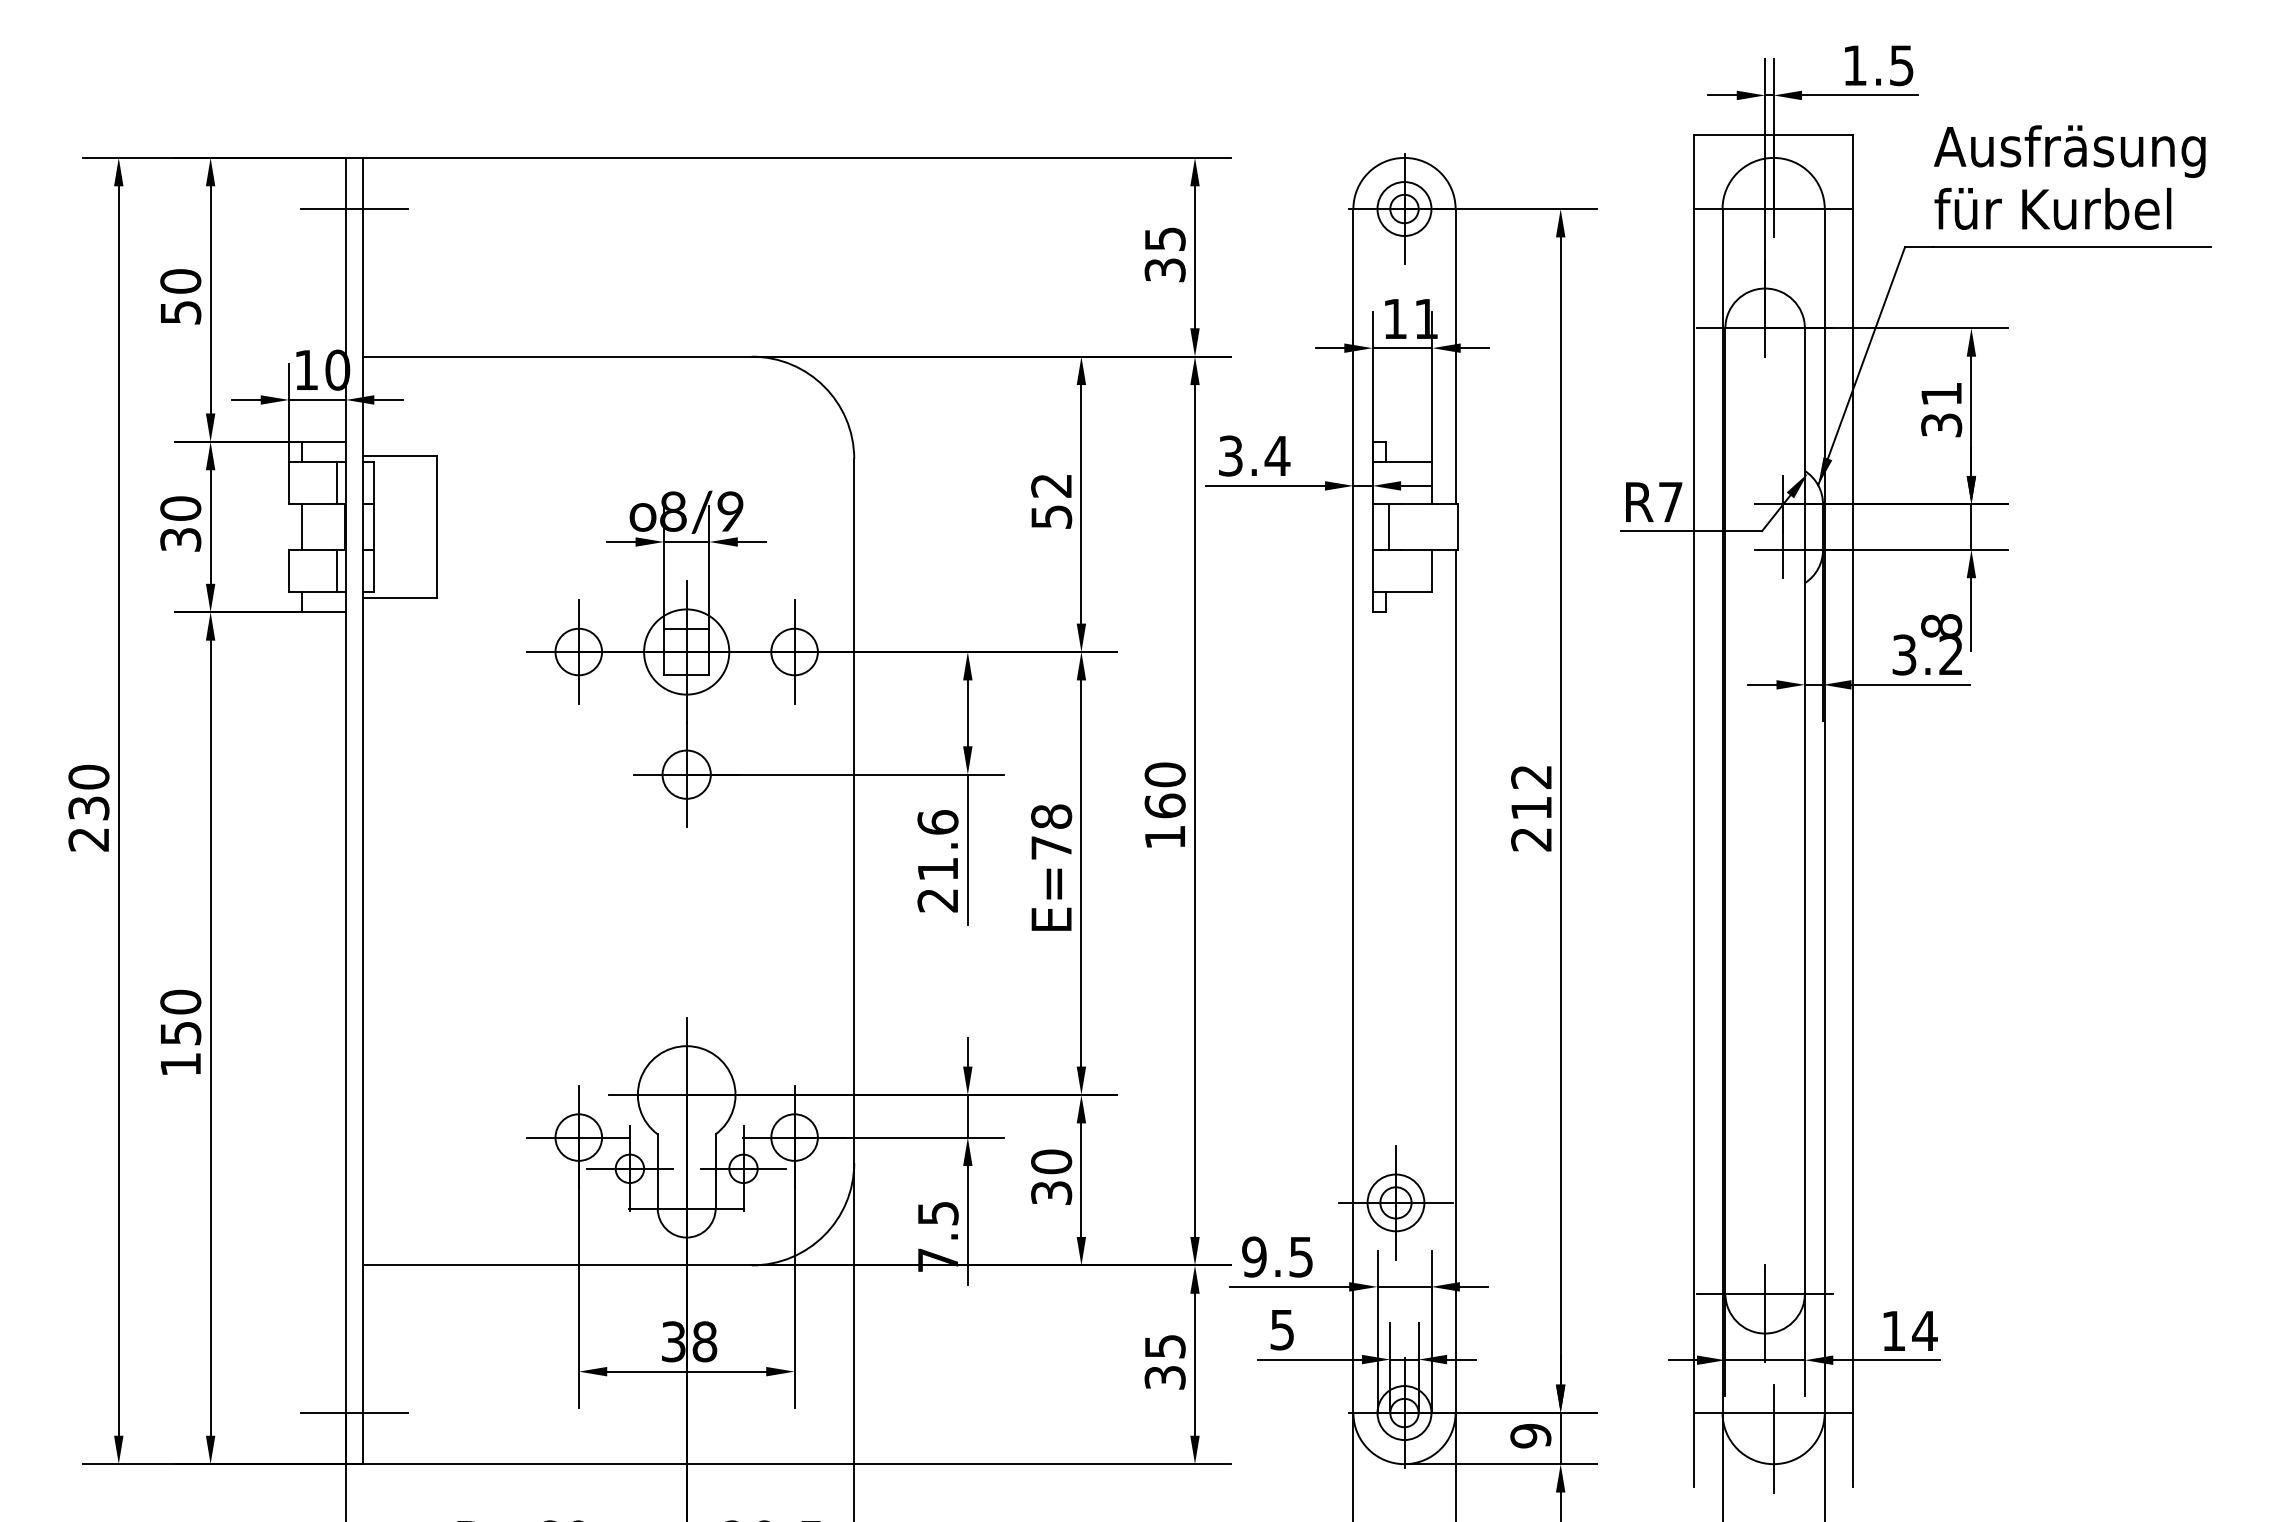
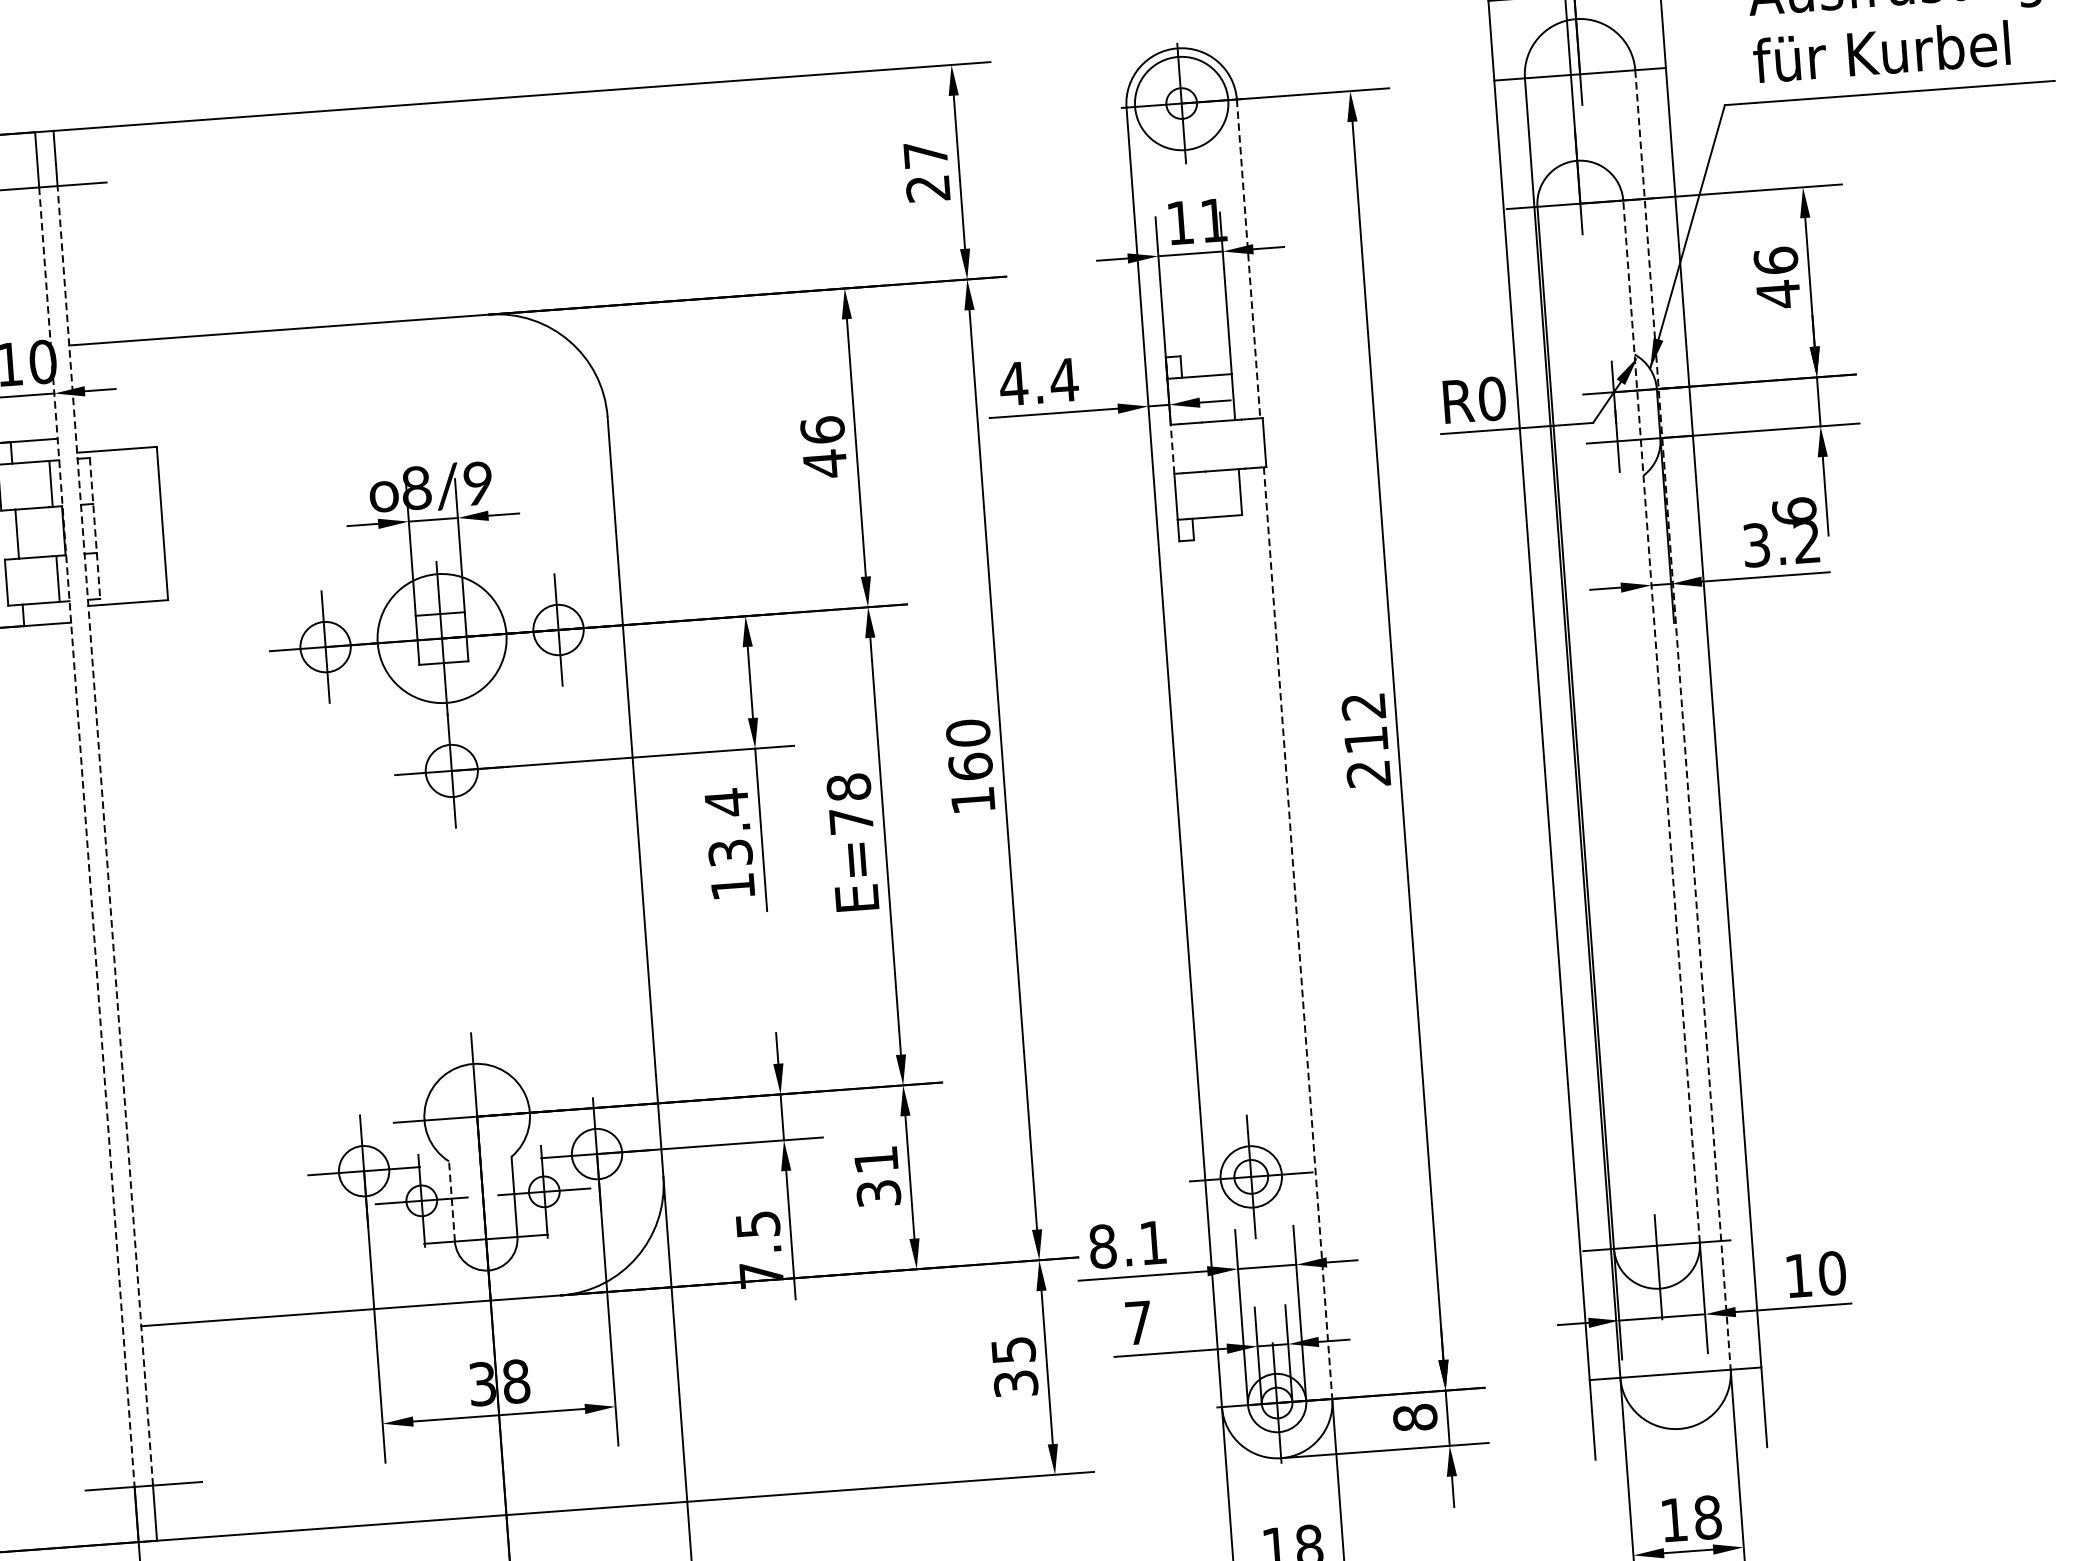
circle: (1404, 209) -> (1181, 104), size x1.6
text: (1164, 254) -> (926, 171), 35 -> 27
line: (1455, 356) -> (1248, 258), solid -> dashed
text: (1941, 409) -> (1777, 277), 31 -> 46
text: (1230, 455) -> (1013, 383), 3.4 -> 4.4
text: (1051, 501) -> (823, 447), 52 -> 46
text: (1670, 501) -> (1491, 398), R7 -> R0
line: (1389, 526) -> (1190, 447), removed
line: (374, 527) -> (95, 528), solid -> dashed
line: (1372, 527) -> (1172, 449), solid -> dashed
text: (1941, 625) -> (1794, 510), 8 -> 6
circle: (686, 651) -> (441, 638), size x1.4
line: (362, 810) -> (104, 835), solid -> dashed
line: (345, 811) -> (86, 837), solid -> dashed
line: (1804, 811) -> (1661, 722), solid -> dashed
line: (1824, 811) -> (1682, 720), solid -> dashed
text: (937, 860) -> (729, 843), 21.6 -> 13.4
line: (1455, 981) -> (1297, 933), solid -> dashed
text: (1051, 1161) -> (876, 1159), 30 -> 31
line: (657, 1170) -> (451, 1200), solid -> dashed
text: (1277, 1256) -> (1127, 1244), 9.5 -> 8.1
text: (1281, 1330) -> (1137, 1323), 5 -> 7
text: (1924, 1330) -> (1831, 1272), 14 -> 10
text: (1530, 1435) -> (1414, 1417), 9 -> 8
line: (1773, 1438) -> (1677, 1401), removed

